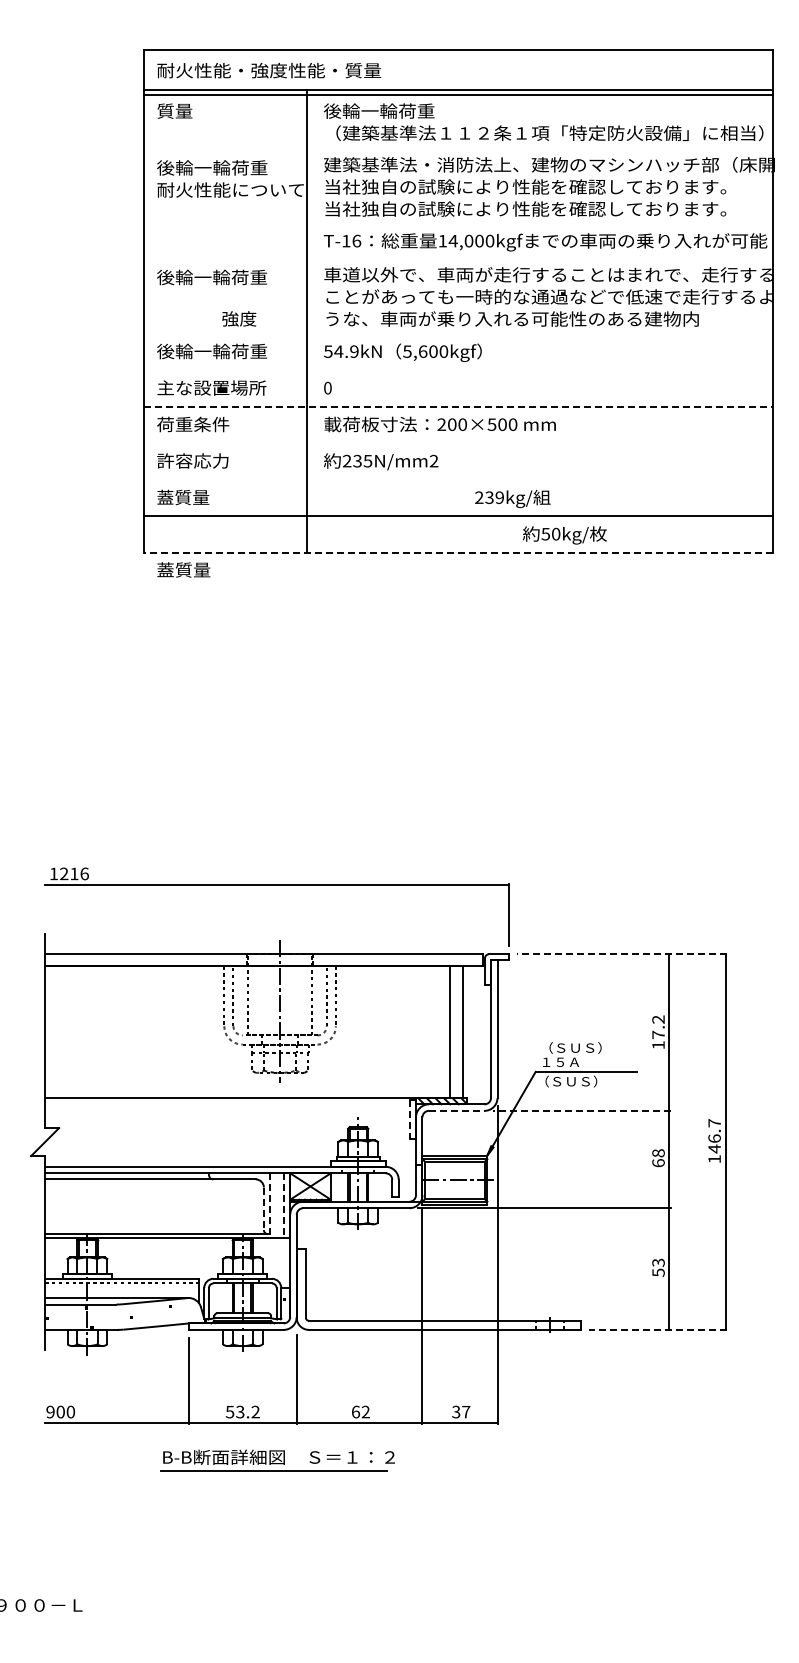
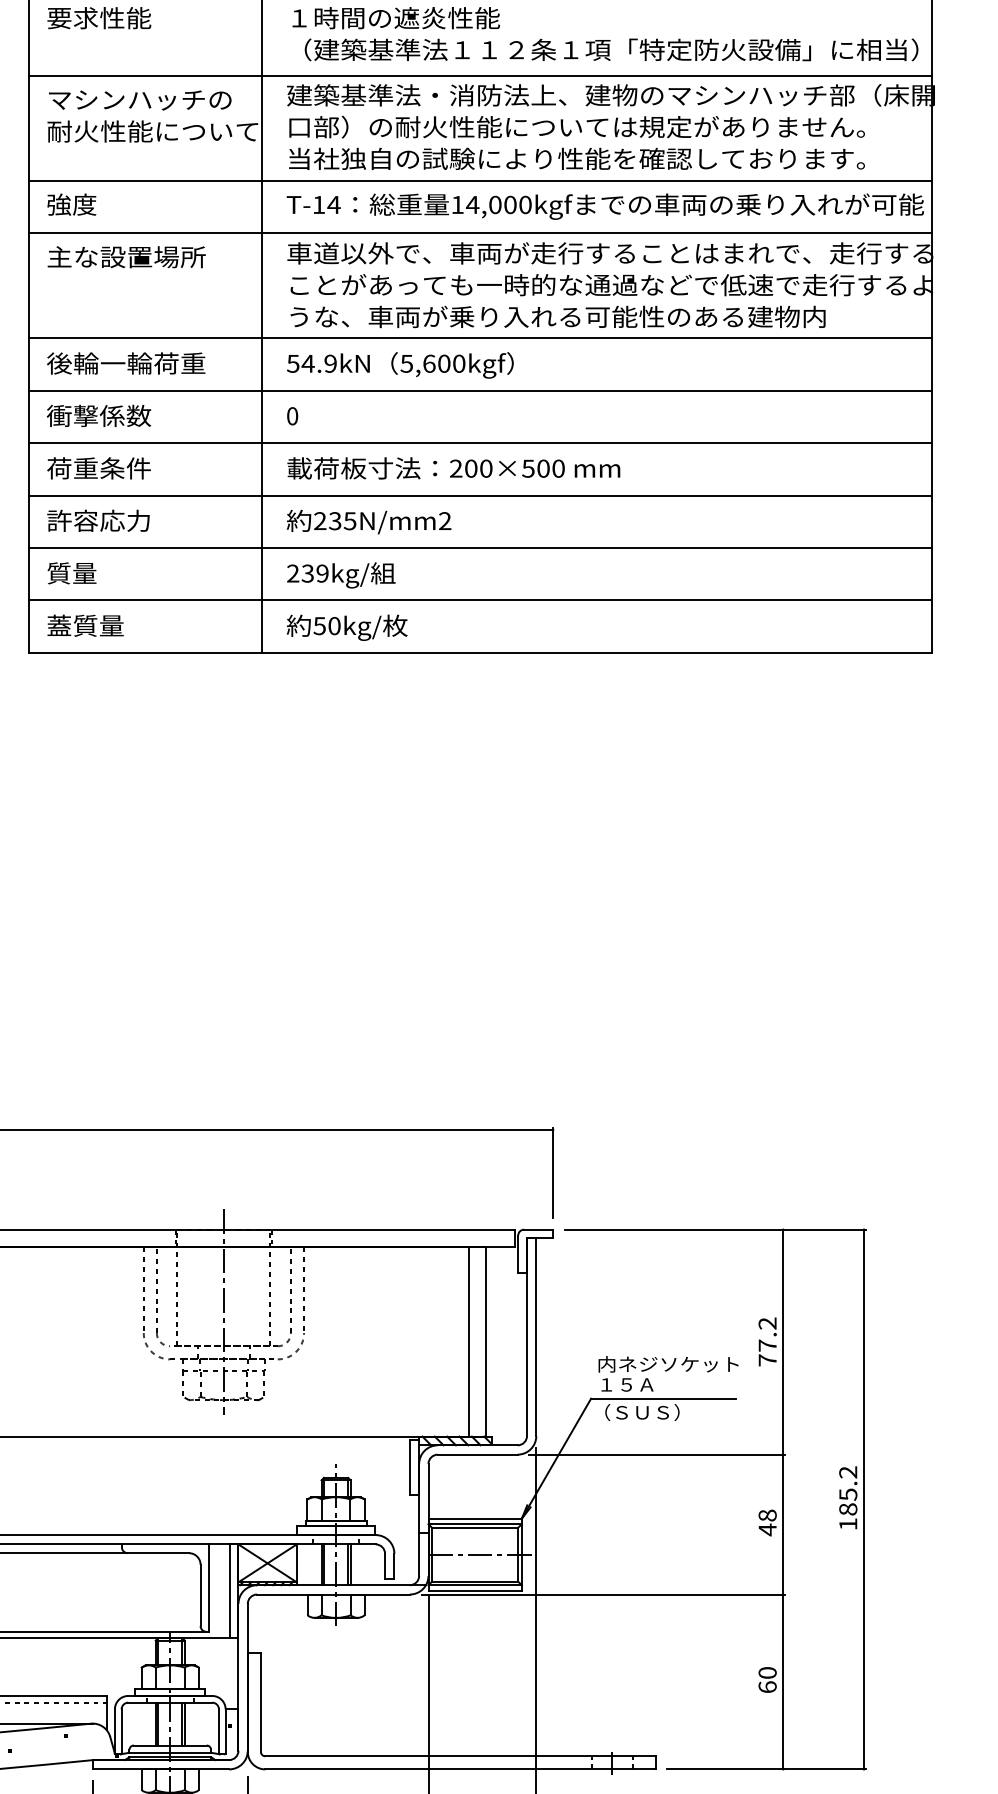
text: (193, 110) -> (99, 17), 質量 -> 要求性能
text: (397, 110) -> (392, 17), 後輪一輪荷重 -> １時間の遮炎性能
line: (458, 151) -> (480, 76), added
text: (221, 167) -> (139, 99), 後輪一輪荷重 -> マシンハッチの
text: (521, 186) -> (570, 126), 当社独自の試験により性能を確認しております。 -> 口部）の耐火性能については規定がありません。
line: (458, 224) -> (480, 181), added
text: (356, 240) -> (333, 204), T-16 -> T-14
line: (458, 260) -> (480, 232), added
text: (212, 277) -> (126, 257), 後輪一輪荷重 -> 主な設置場所
text: (239, 318) -> (72, 204), moved
line: (458, 333) -> (480, 337), added
line: (458, 370) -> (480, 390), added
text: (211, 387) -> (125, 415), 主な設置場所 -> 衝撃係数
line: (459, 406) -> (481, 442), dashed -> solid
line: (458, 443) -> (480, 495), added
line: (458, 479) -> (480, 547), added
text: (183, 497) -> (85, 573), 蓋質量 -> 質量
text: (512, 498) -> (340, 574), moved
text: (564, 535) -> (346, 627), moved
line: (458, 552) -> (480, 652), dashed -> solid
text: (183, 569) -> (85, 625), moved
line: (622, 954) -> (715, 1229), dashed -> solid
text: (658, 1045) -> (767, 1360), 17.2 -> 77.2
text: (589, 1047) -> (668, 1363), （ＳＵＳ） -> 内ネジソケット
line: (456, 1110) -> (477, 1454), dashed -> solid
line: (581, 1110) -> (656, 1454), dashed -> solid
line: (409, 1120) -> (409, 1468), dashed -> solid
text: (714, 1136) -> (848, 1491), 146.7 -> 185.2
text: (658, 1162) -> (767, 1528), 68 -> 48
line: (269, 1204) -> (208, 1589), dashed -> solid
line: (284, 1206) -> (230, 1592), dashed -> solid
line: (263, 1209) -> (200, 1596), dashed -> solid
text: (658, 1267) -> (767, 1679), 53 -> 60
line: (657, 1329) -> (766, 1768), dashed -> solid

